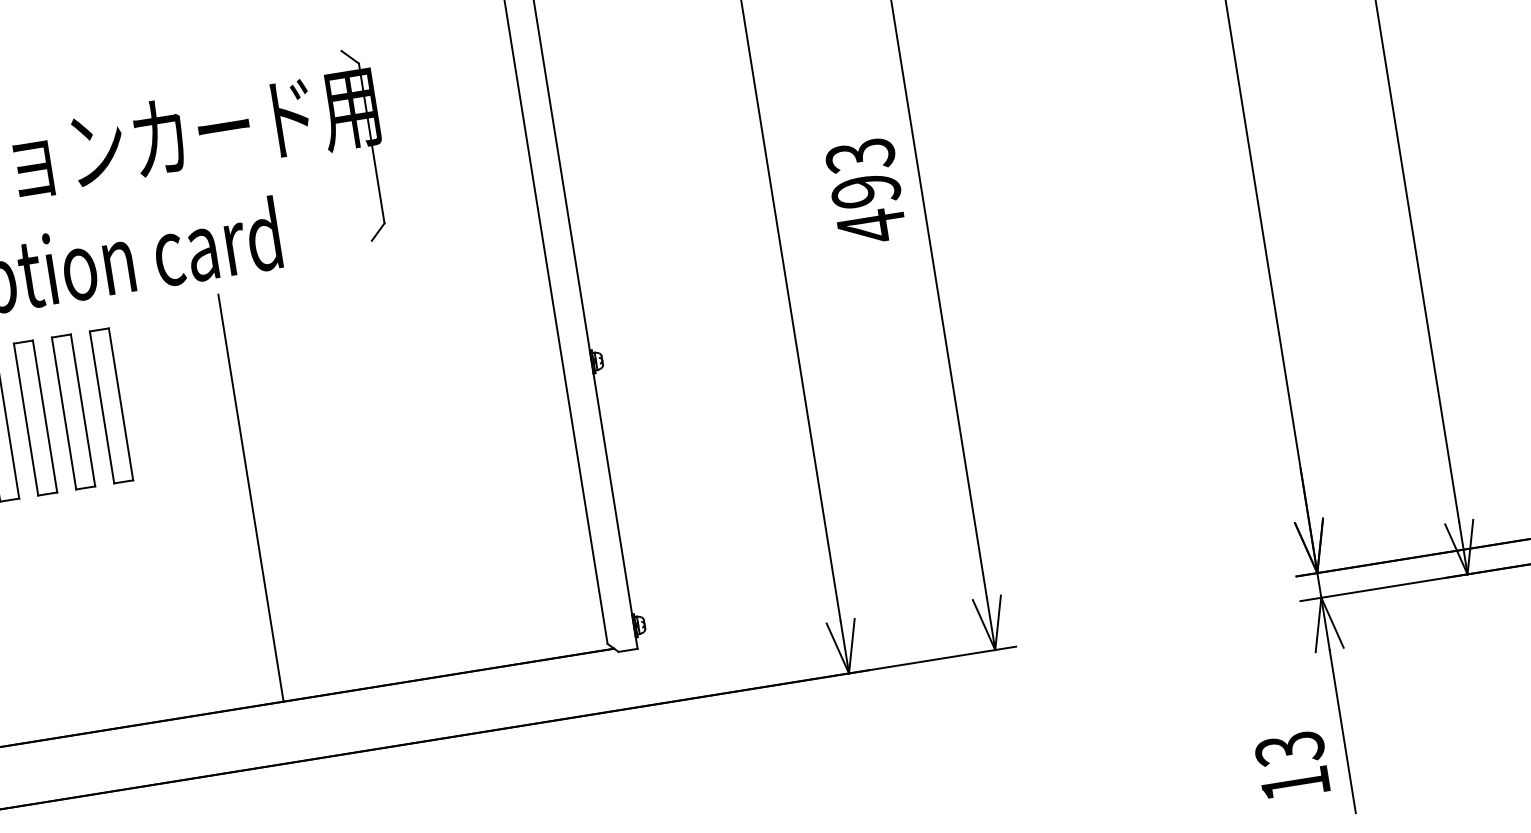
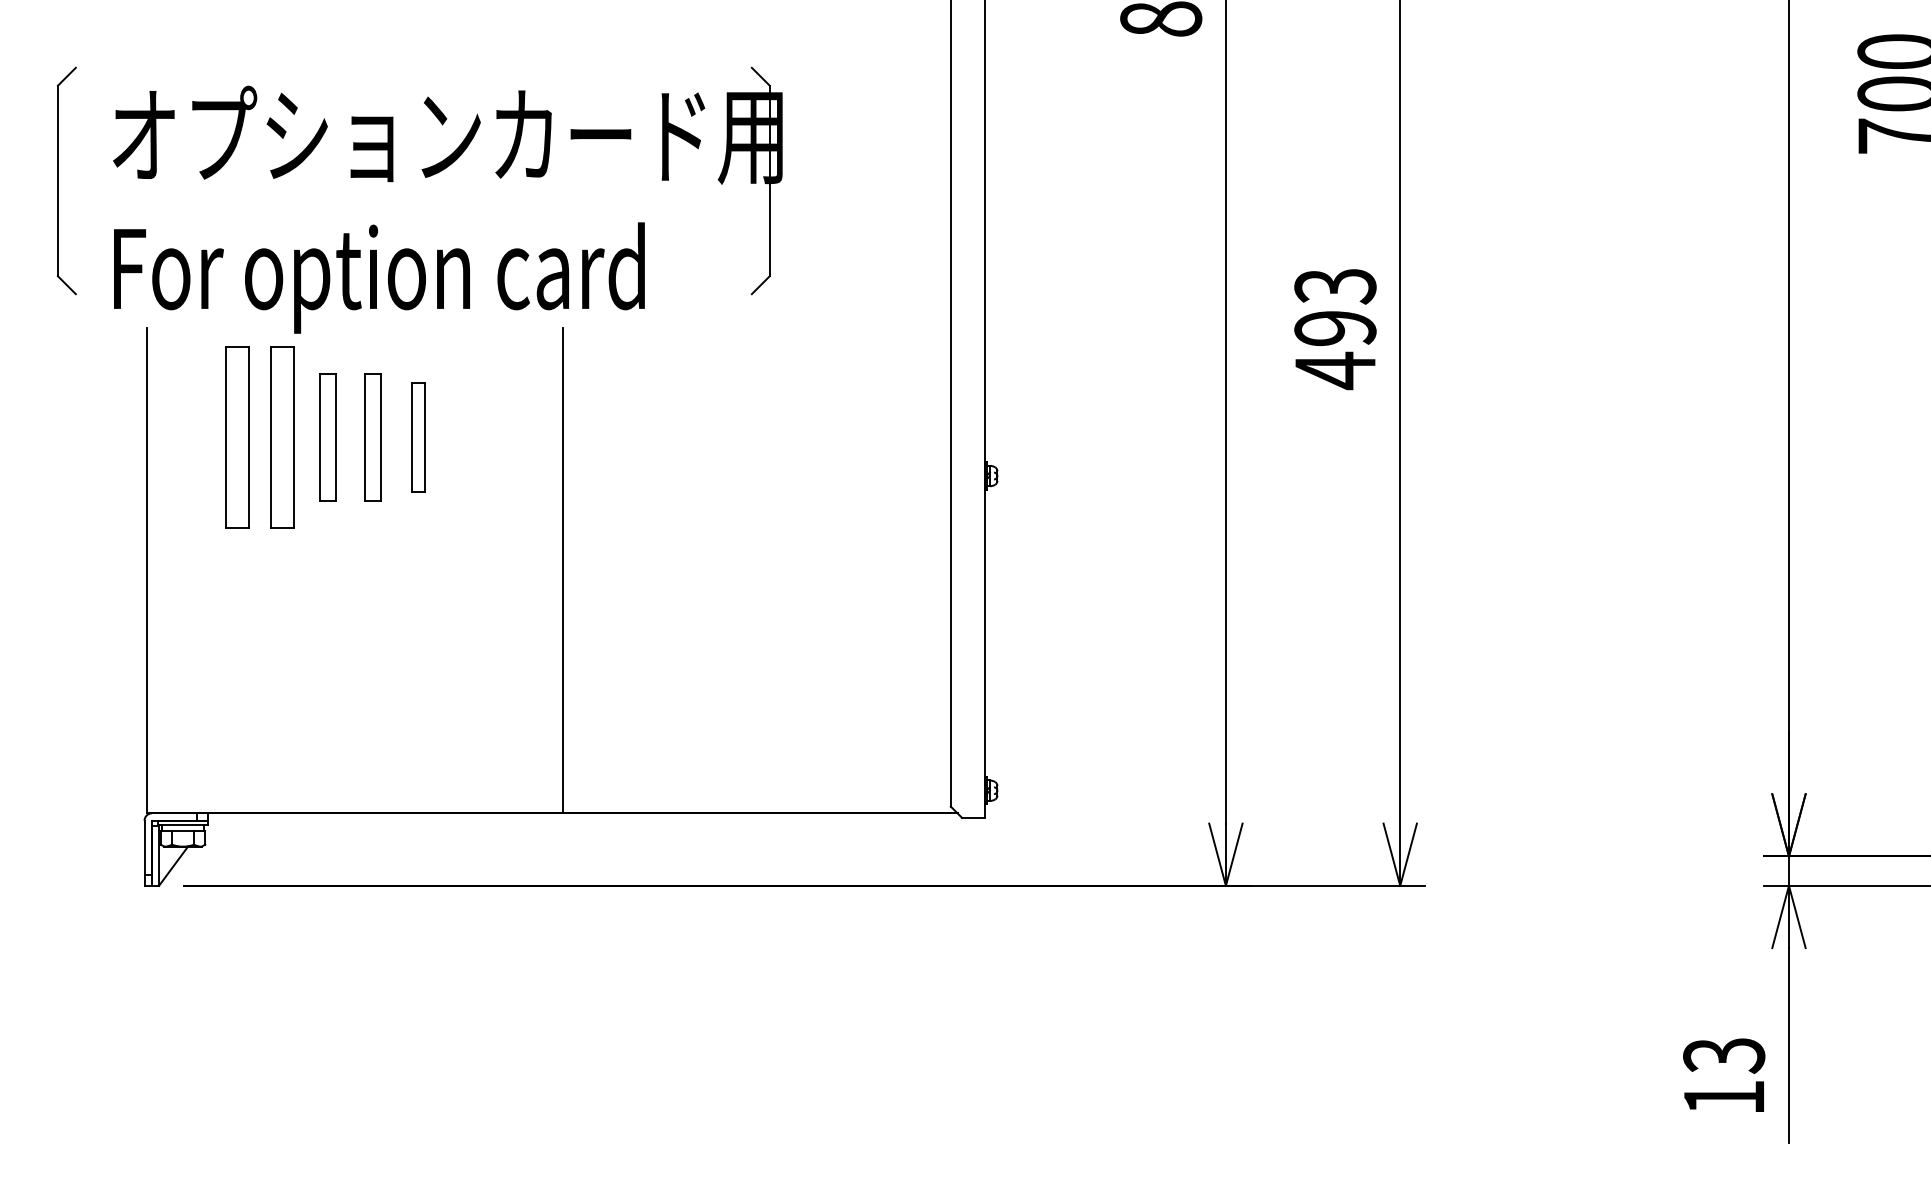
part: (111, 405) -> (418, 437), size x0.6
part: (73, 411) -> (373, 437), size x0.7
part: (35, 418) -> (327, 437), size x0.7

